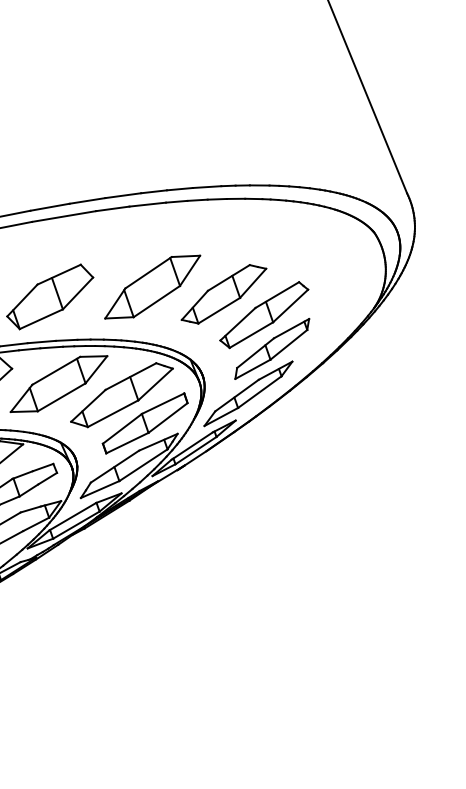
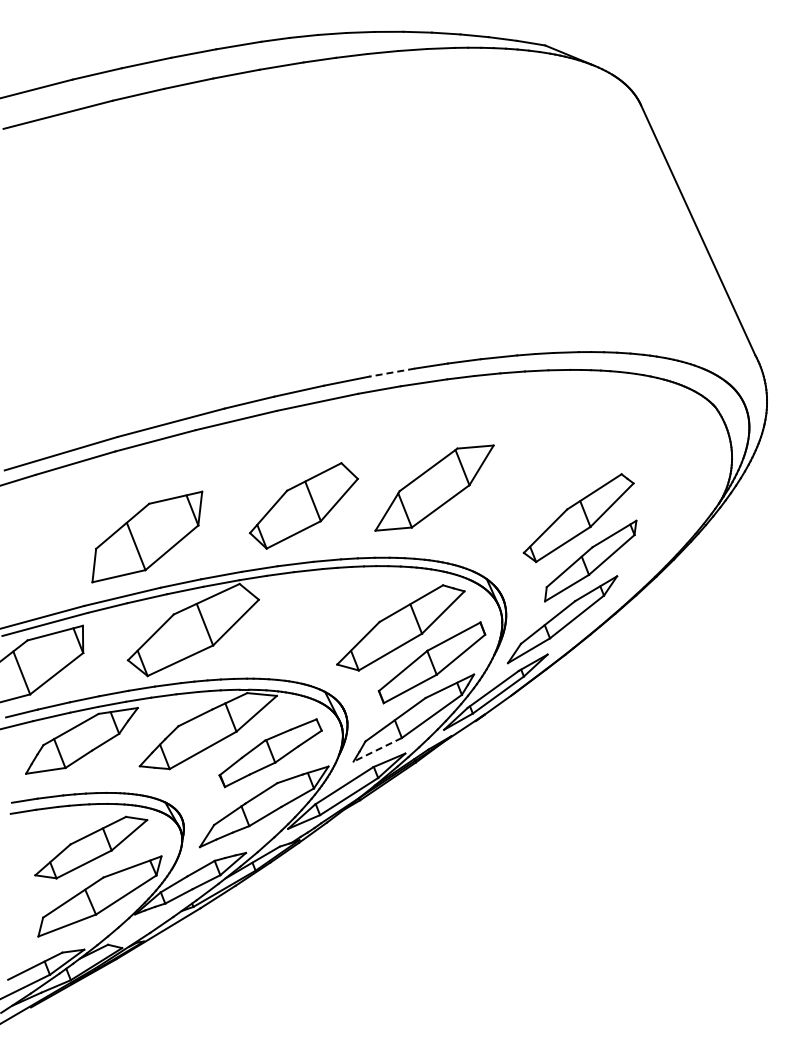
line: (122, 195) -> (391, 372), solid -> dashed
part: (223, 294) -> (525, 493), removed
part: (58, 383) -> (319, 616), removed
line: (99, 489) -> (377, 749), solid -> dashed

